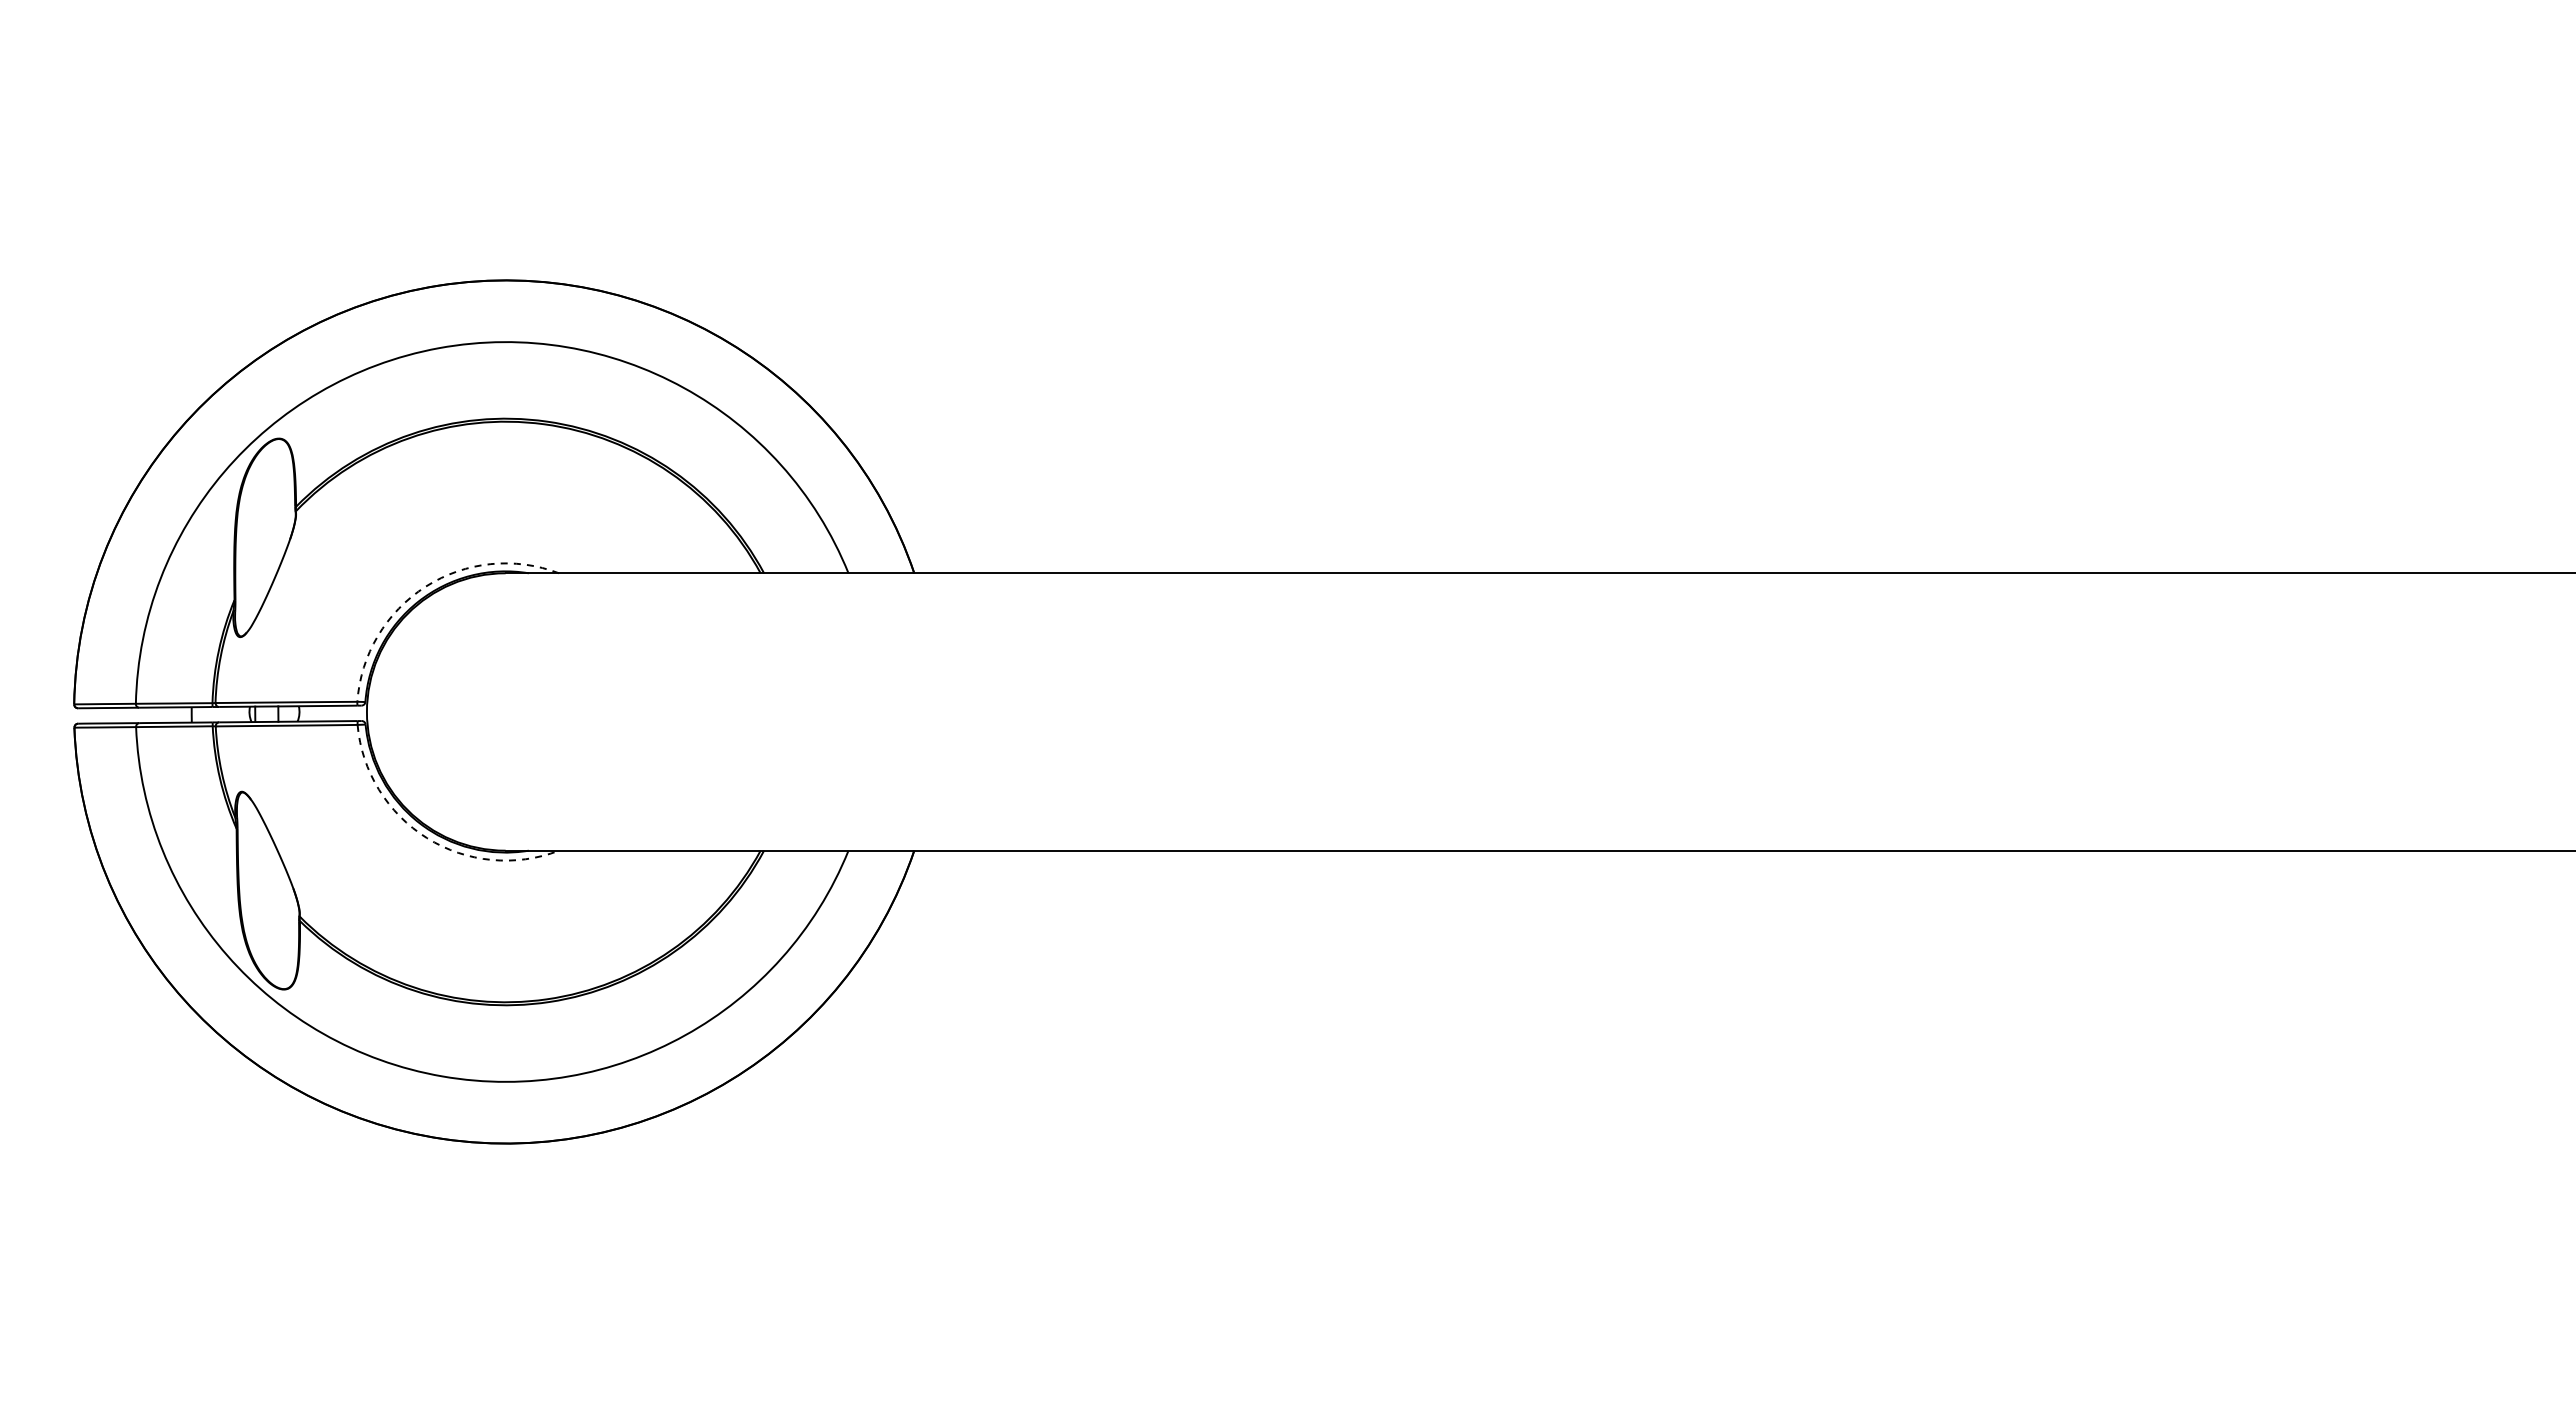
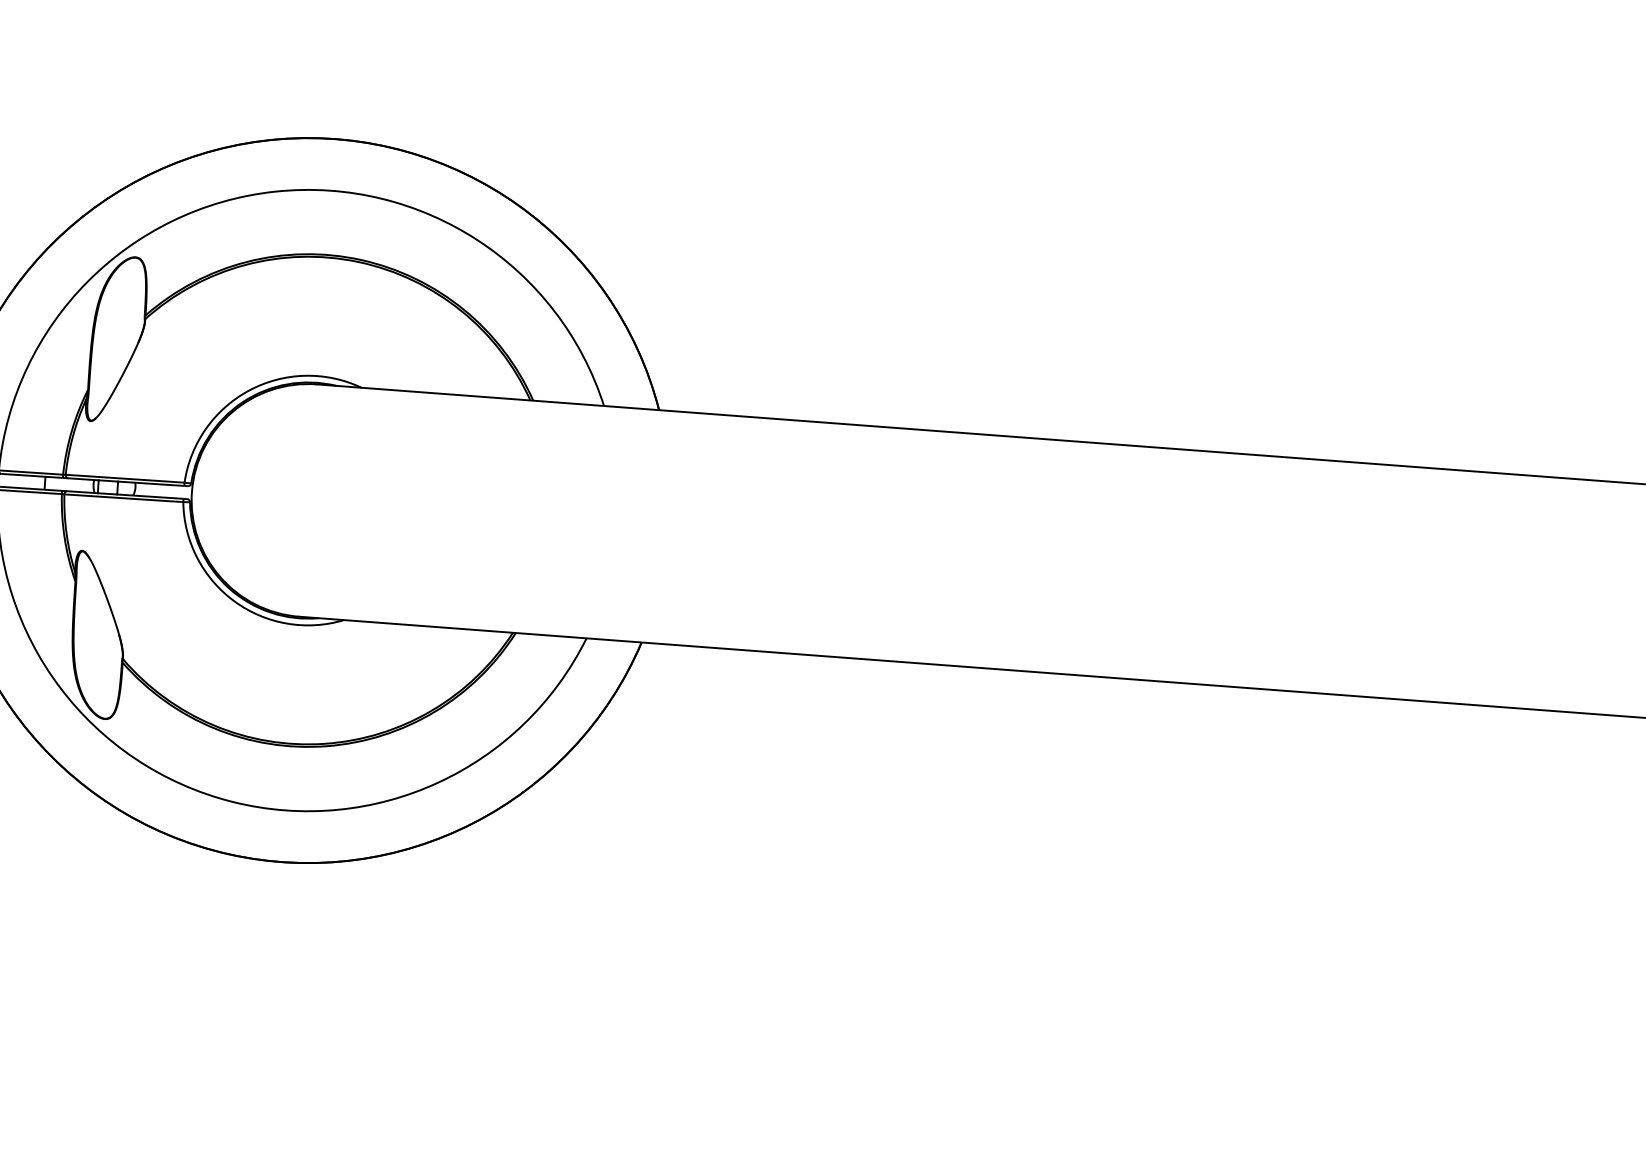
arc: (425, 586) -> (248, 390), dashed -> solid
arc: (427, 838) -> (234, 601), dashed -> solid

